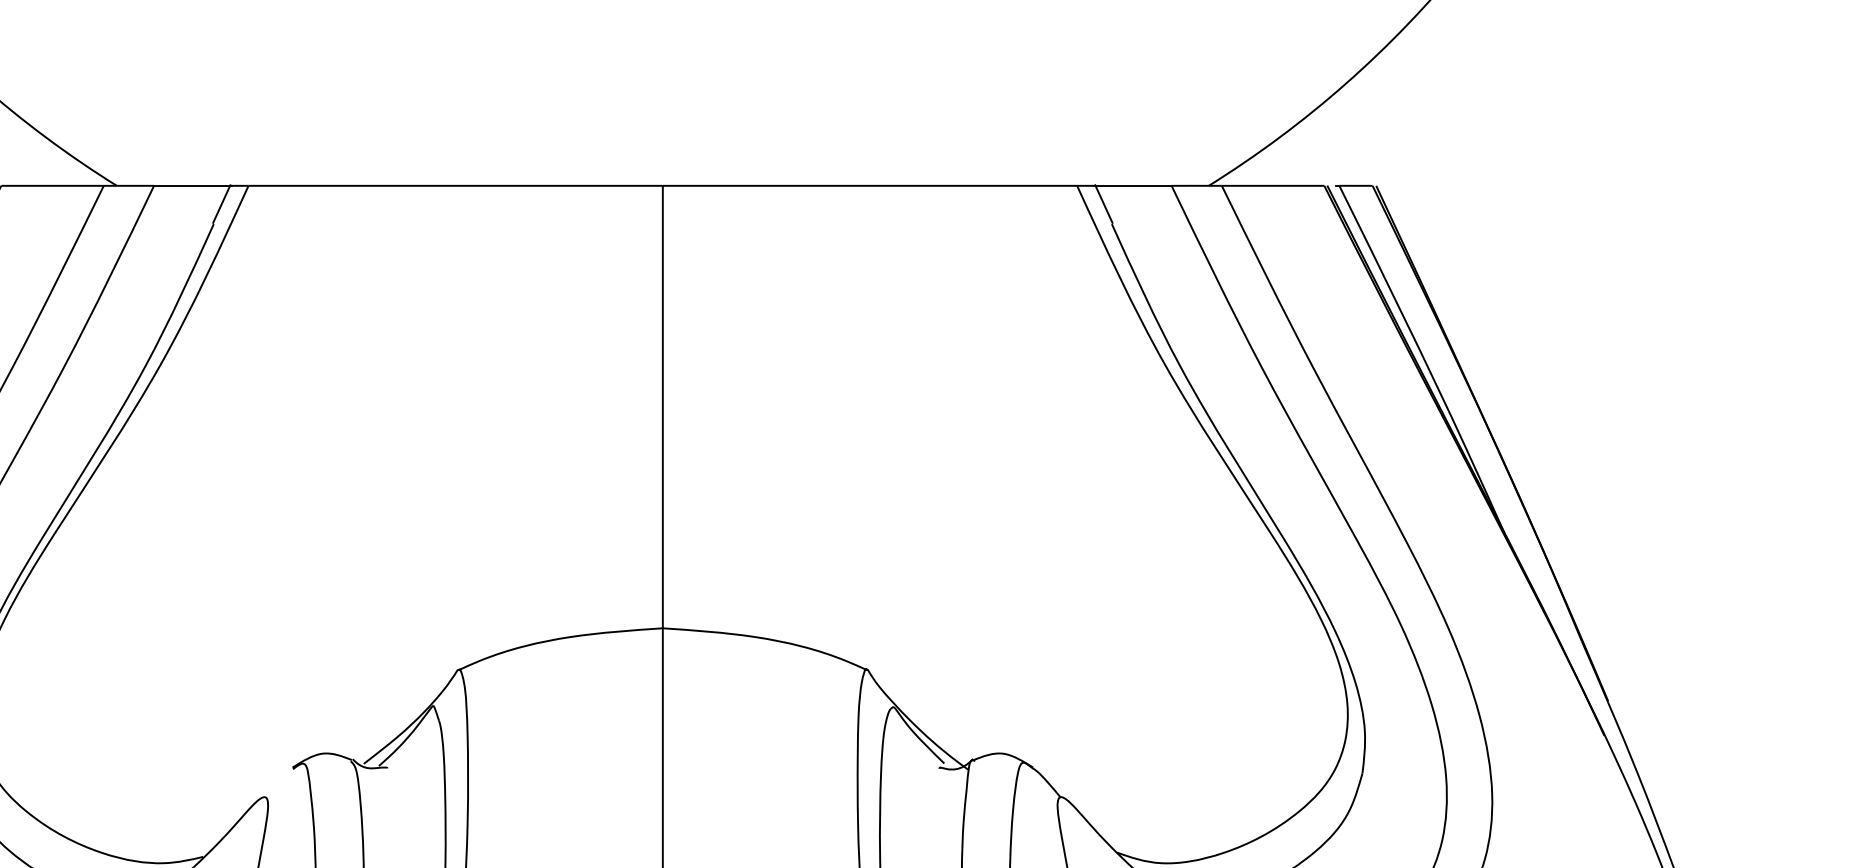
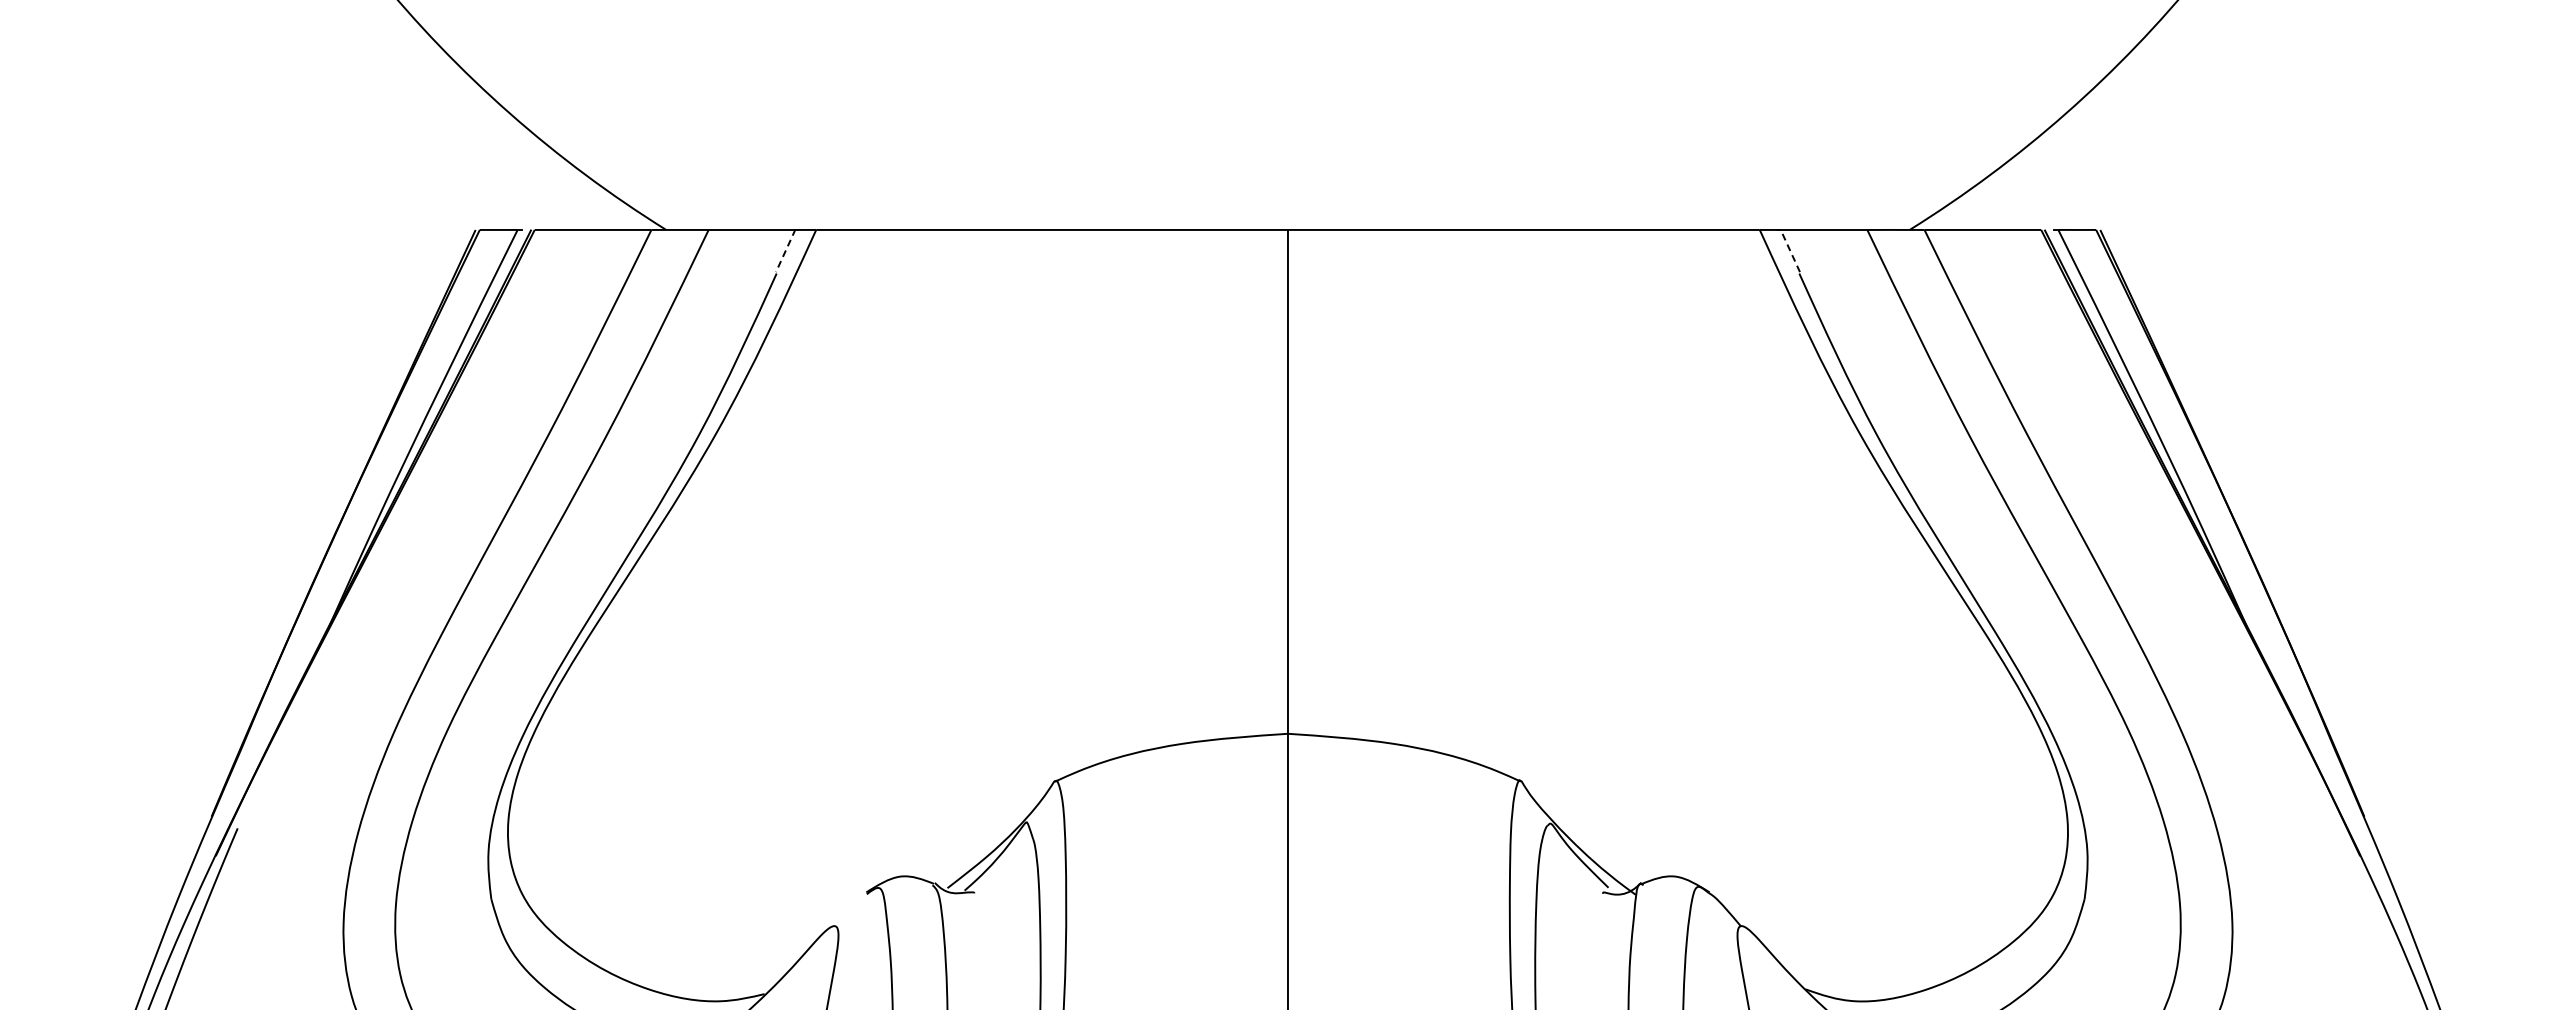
line: (221, 203) -> (785, 250), solid -> dashed
line: (1104, 203) -> (1790, 250), solid -> dashed

